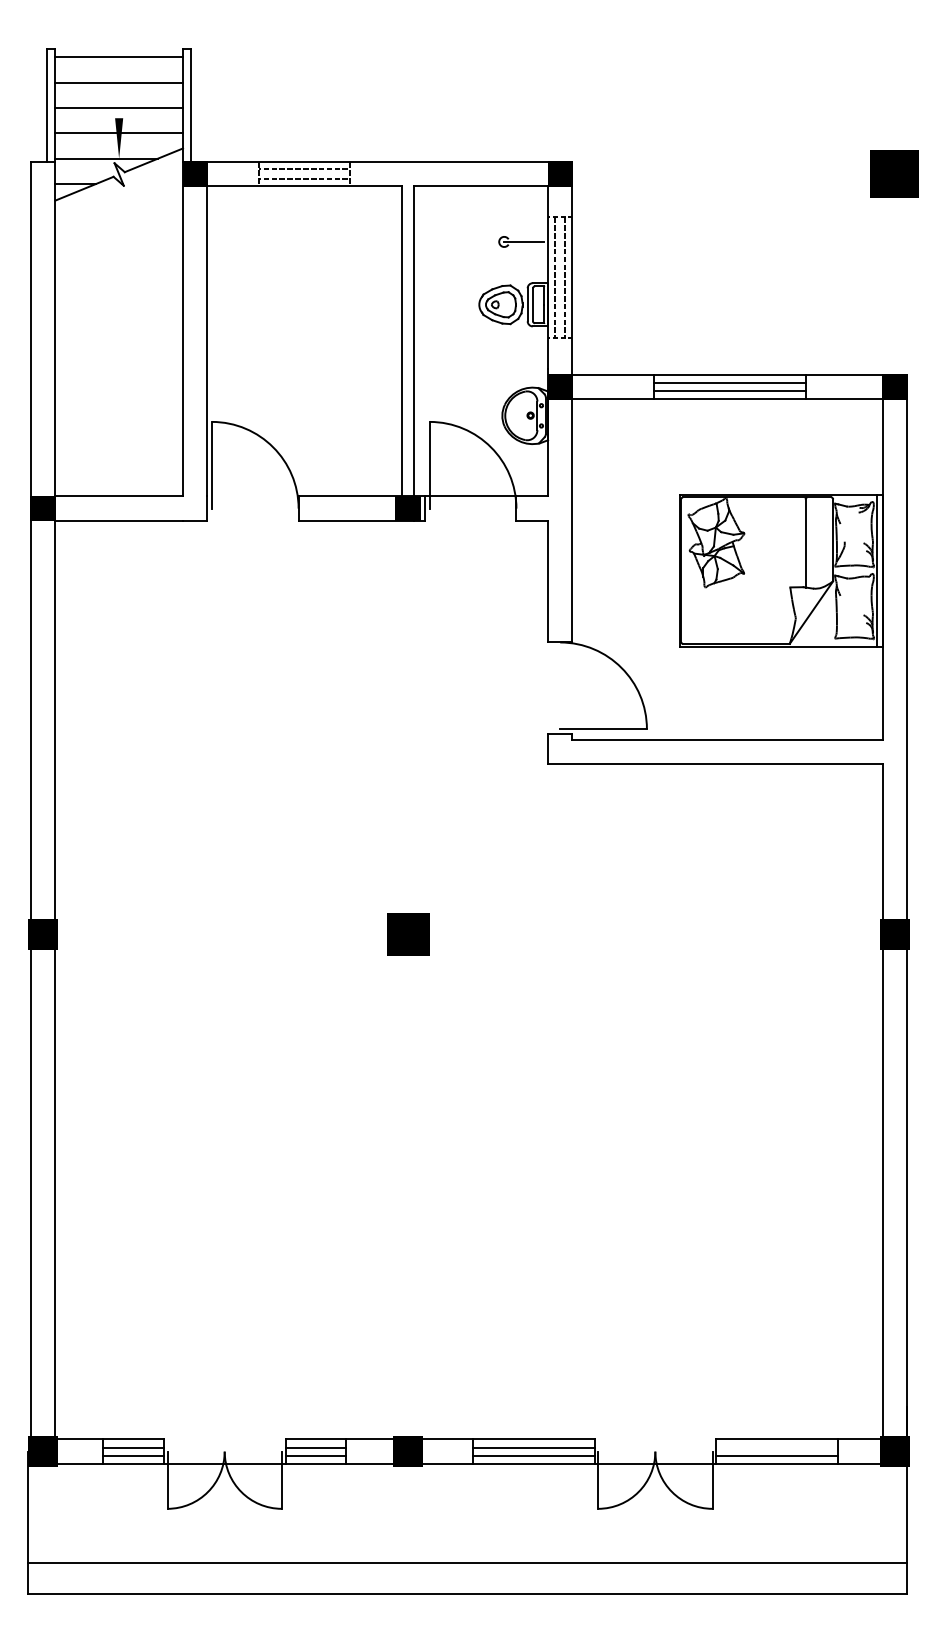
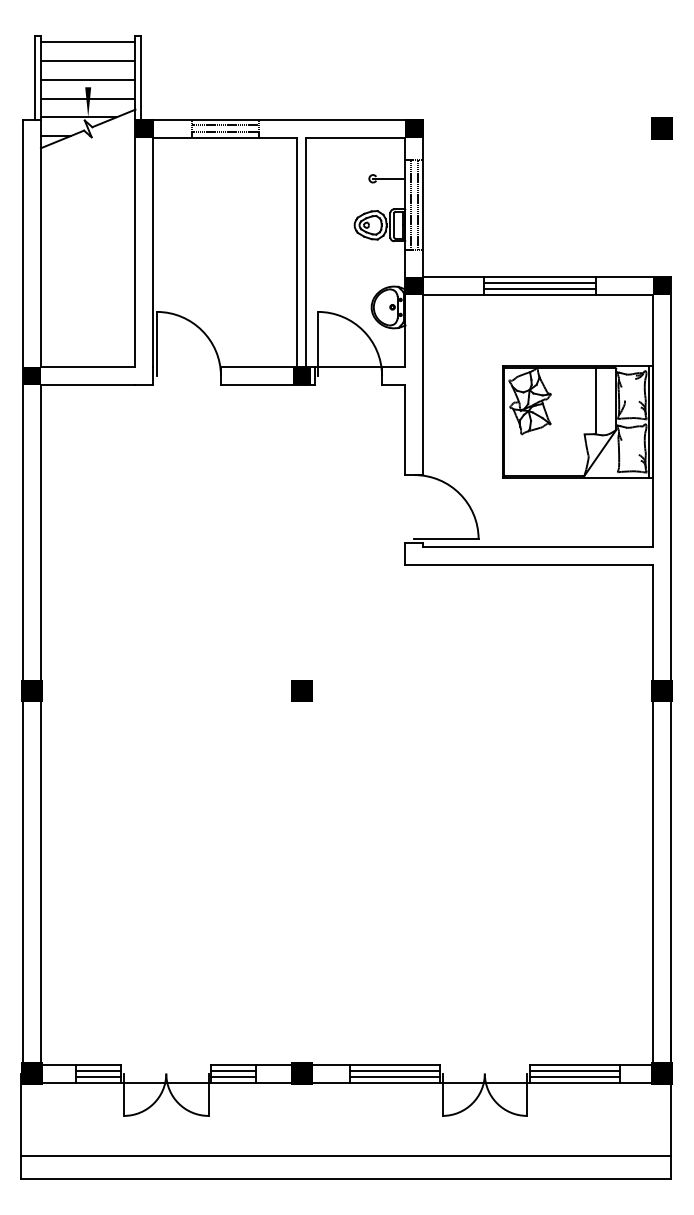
part: (894, 173) -> (661, 128), size x0.62
part: (407, 934) -> (301, 691), size x0.71
line: (776, 1447) -> (574, 1070), added

